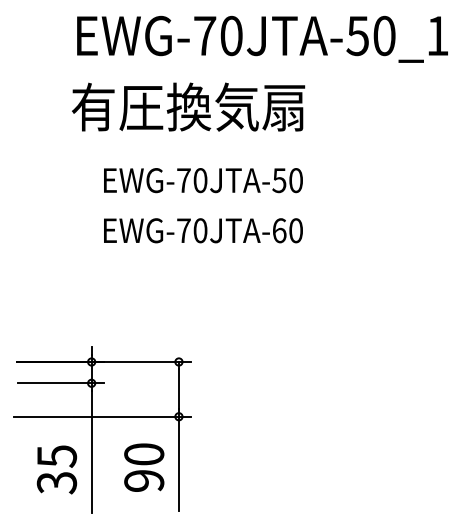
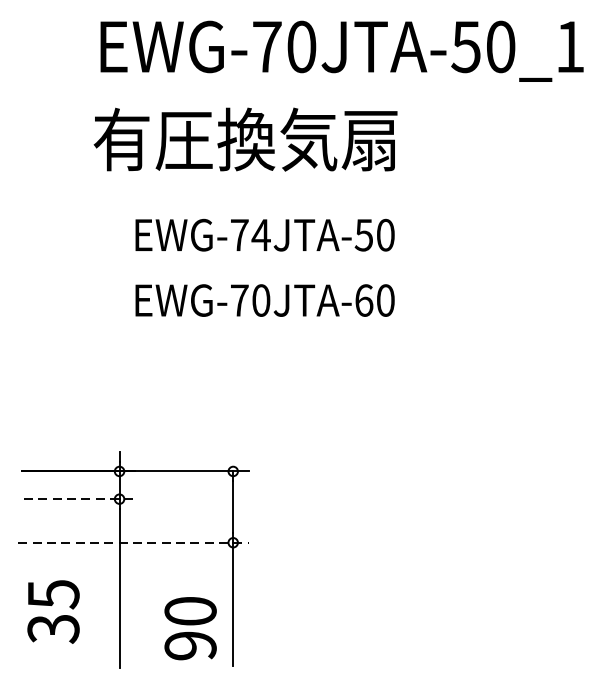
text: (200, 180) -> (261, 235), EWG-70JTA-50 -> EWG-74JTA-50
line: (61, 383) -> (80, 499), solid -> dashed
line: (102, 416) -> (133, 542), solid -> dashed
text: (144, 467) -> (190, 628), moved
text: (56, 469) -> (52, 611), moved

